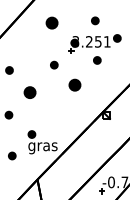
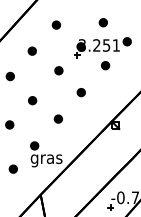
part: (51, 22) -> (55, 24), size x0.62
part: (29, 46) -> (32, 50), added
part: (74, 85) -> (80, 92), size x0.62
part: (29, 92) -> (32, 100), size x0.62
part: (53, 109) -> (58, 118), added

